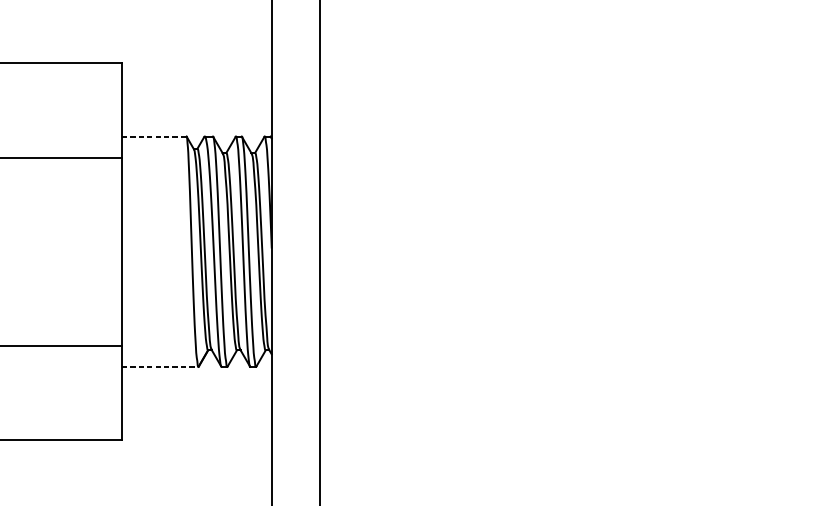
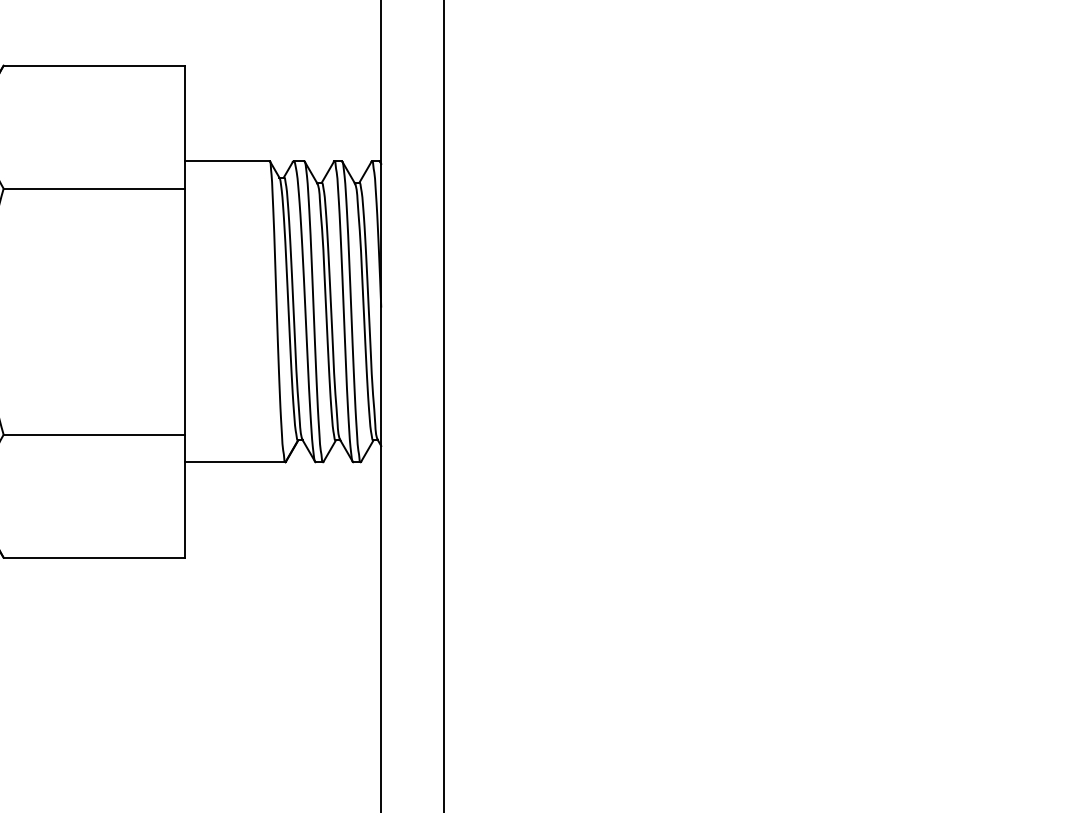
line: (154, 136) -> (228, 161), dashed -> solid
line: (160, 367) -> (235, 462), dashed -> solid

